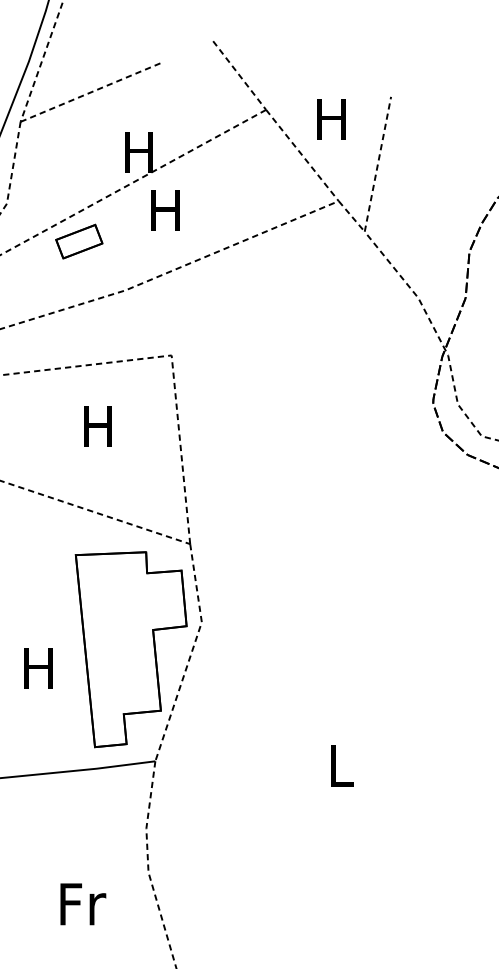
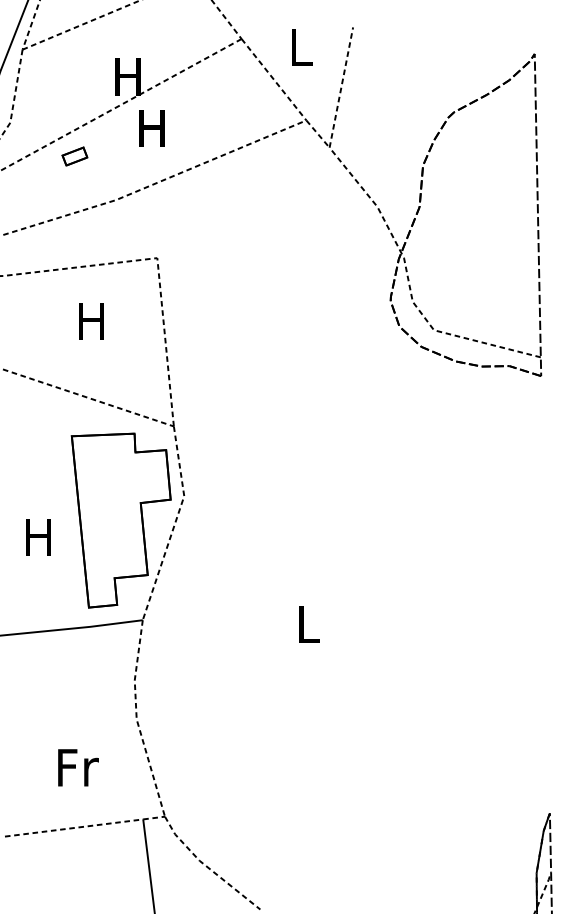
text: (331, 119) -> (299, 47), H -> L
part: (78, 241) -> (74, 156), size x0.6
text: (83, 903) -> (78, 767), moved

